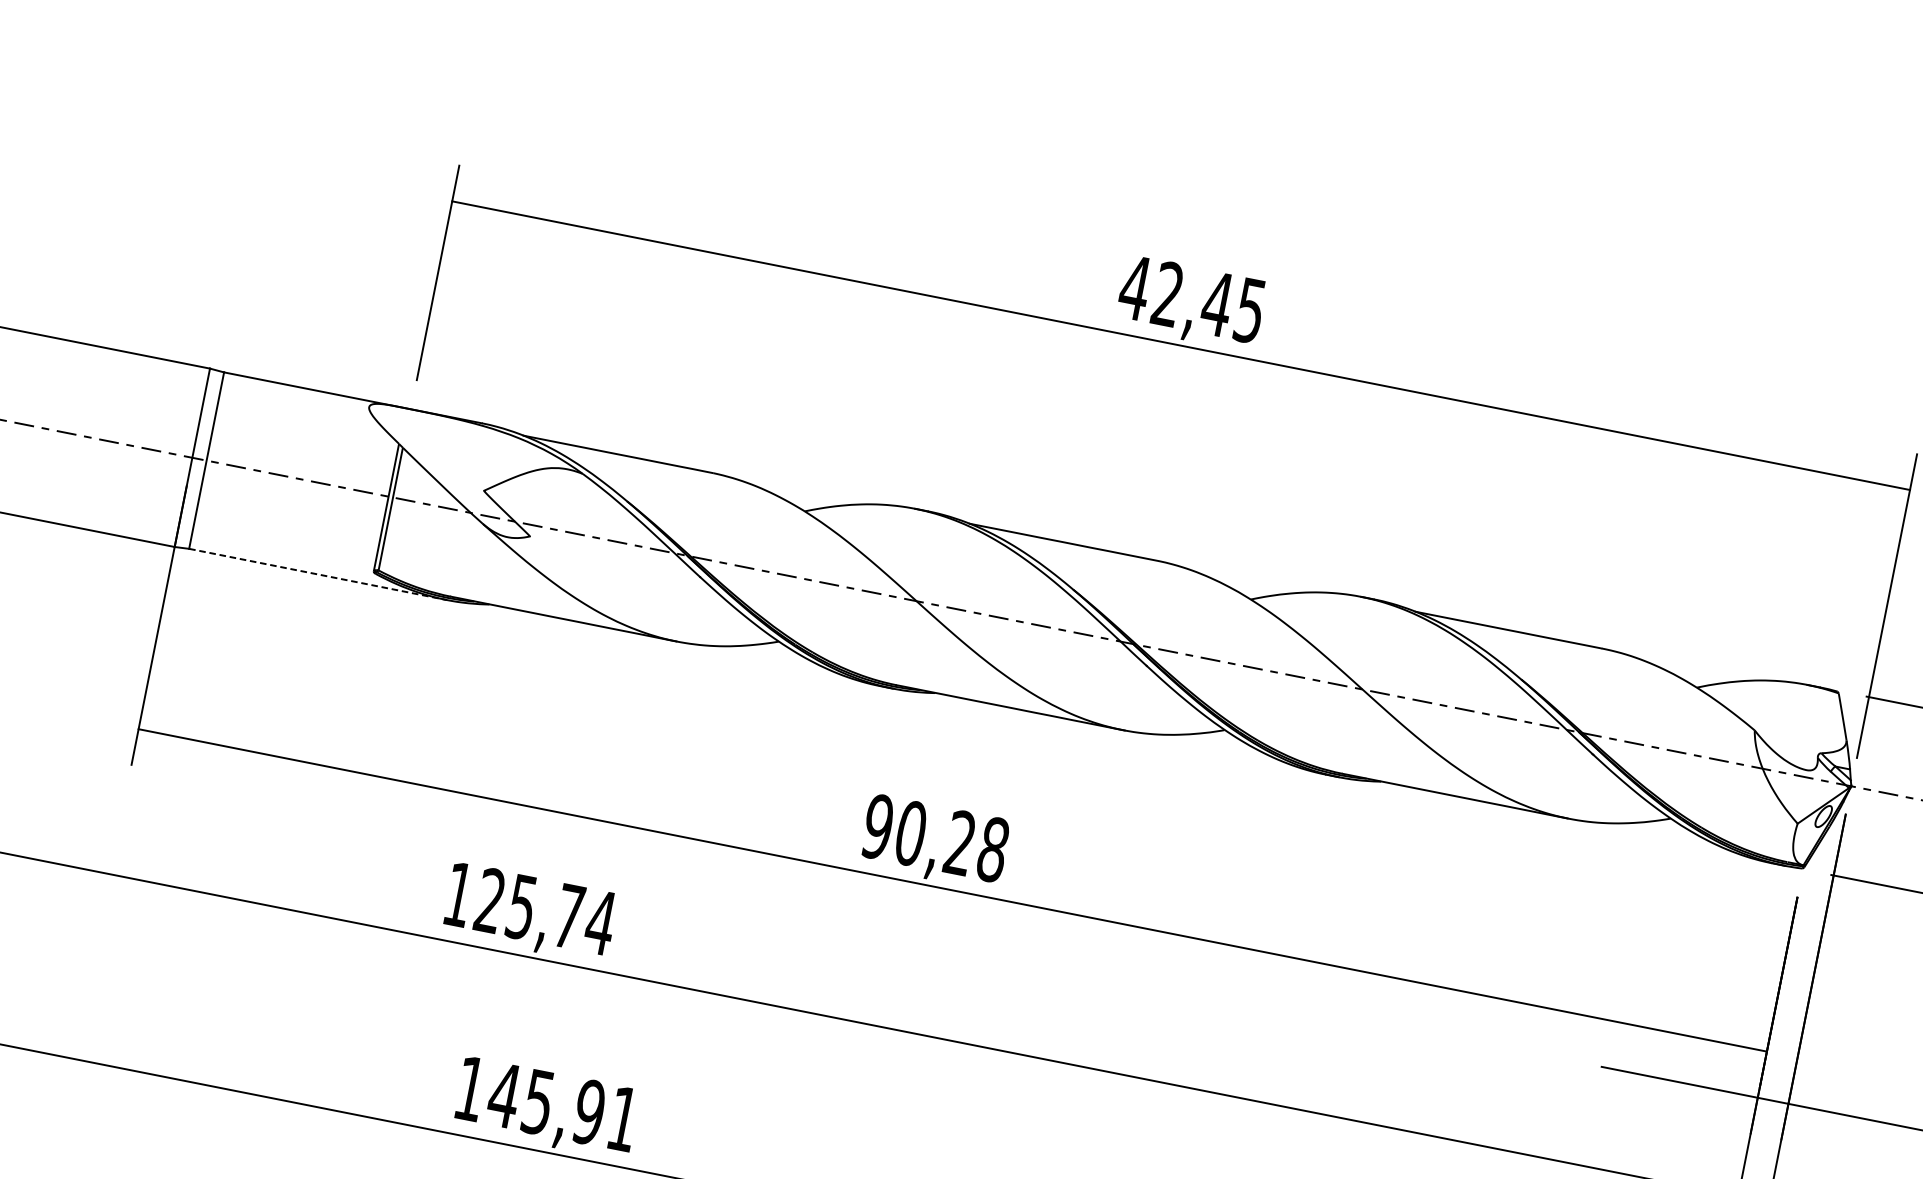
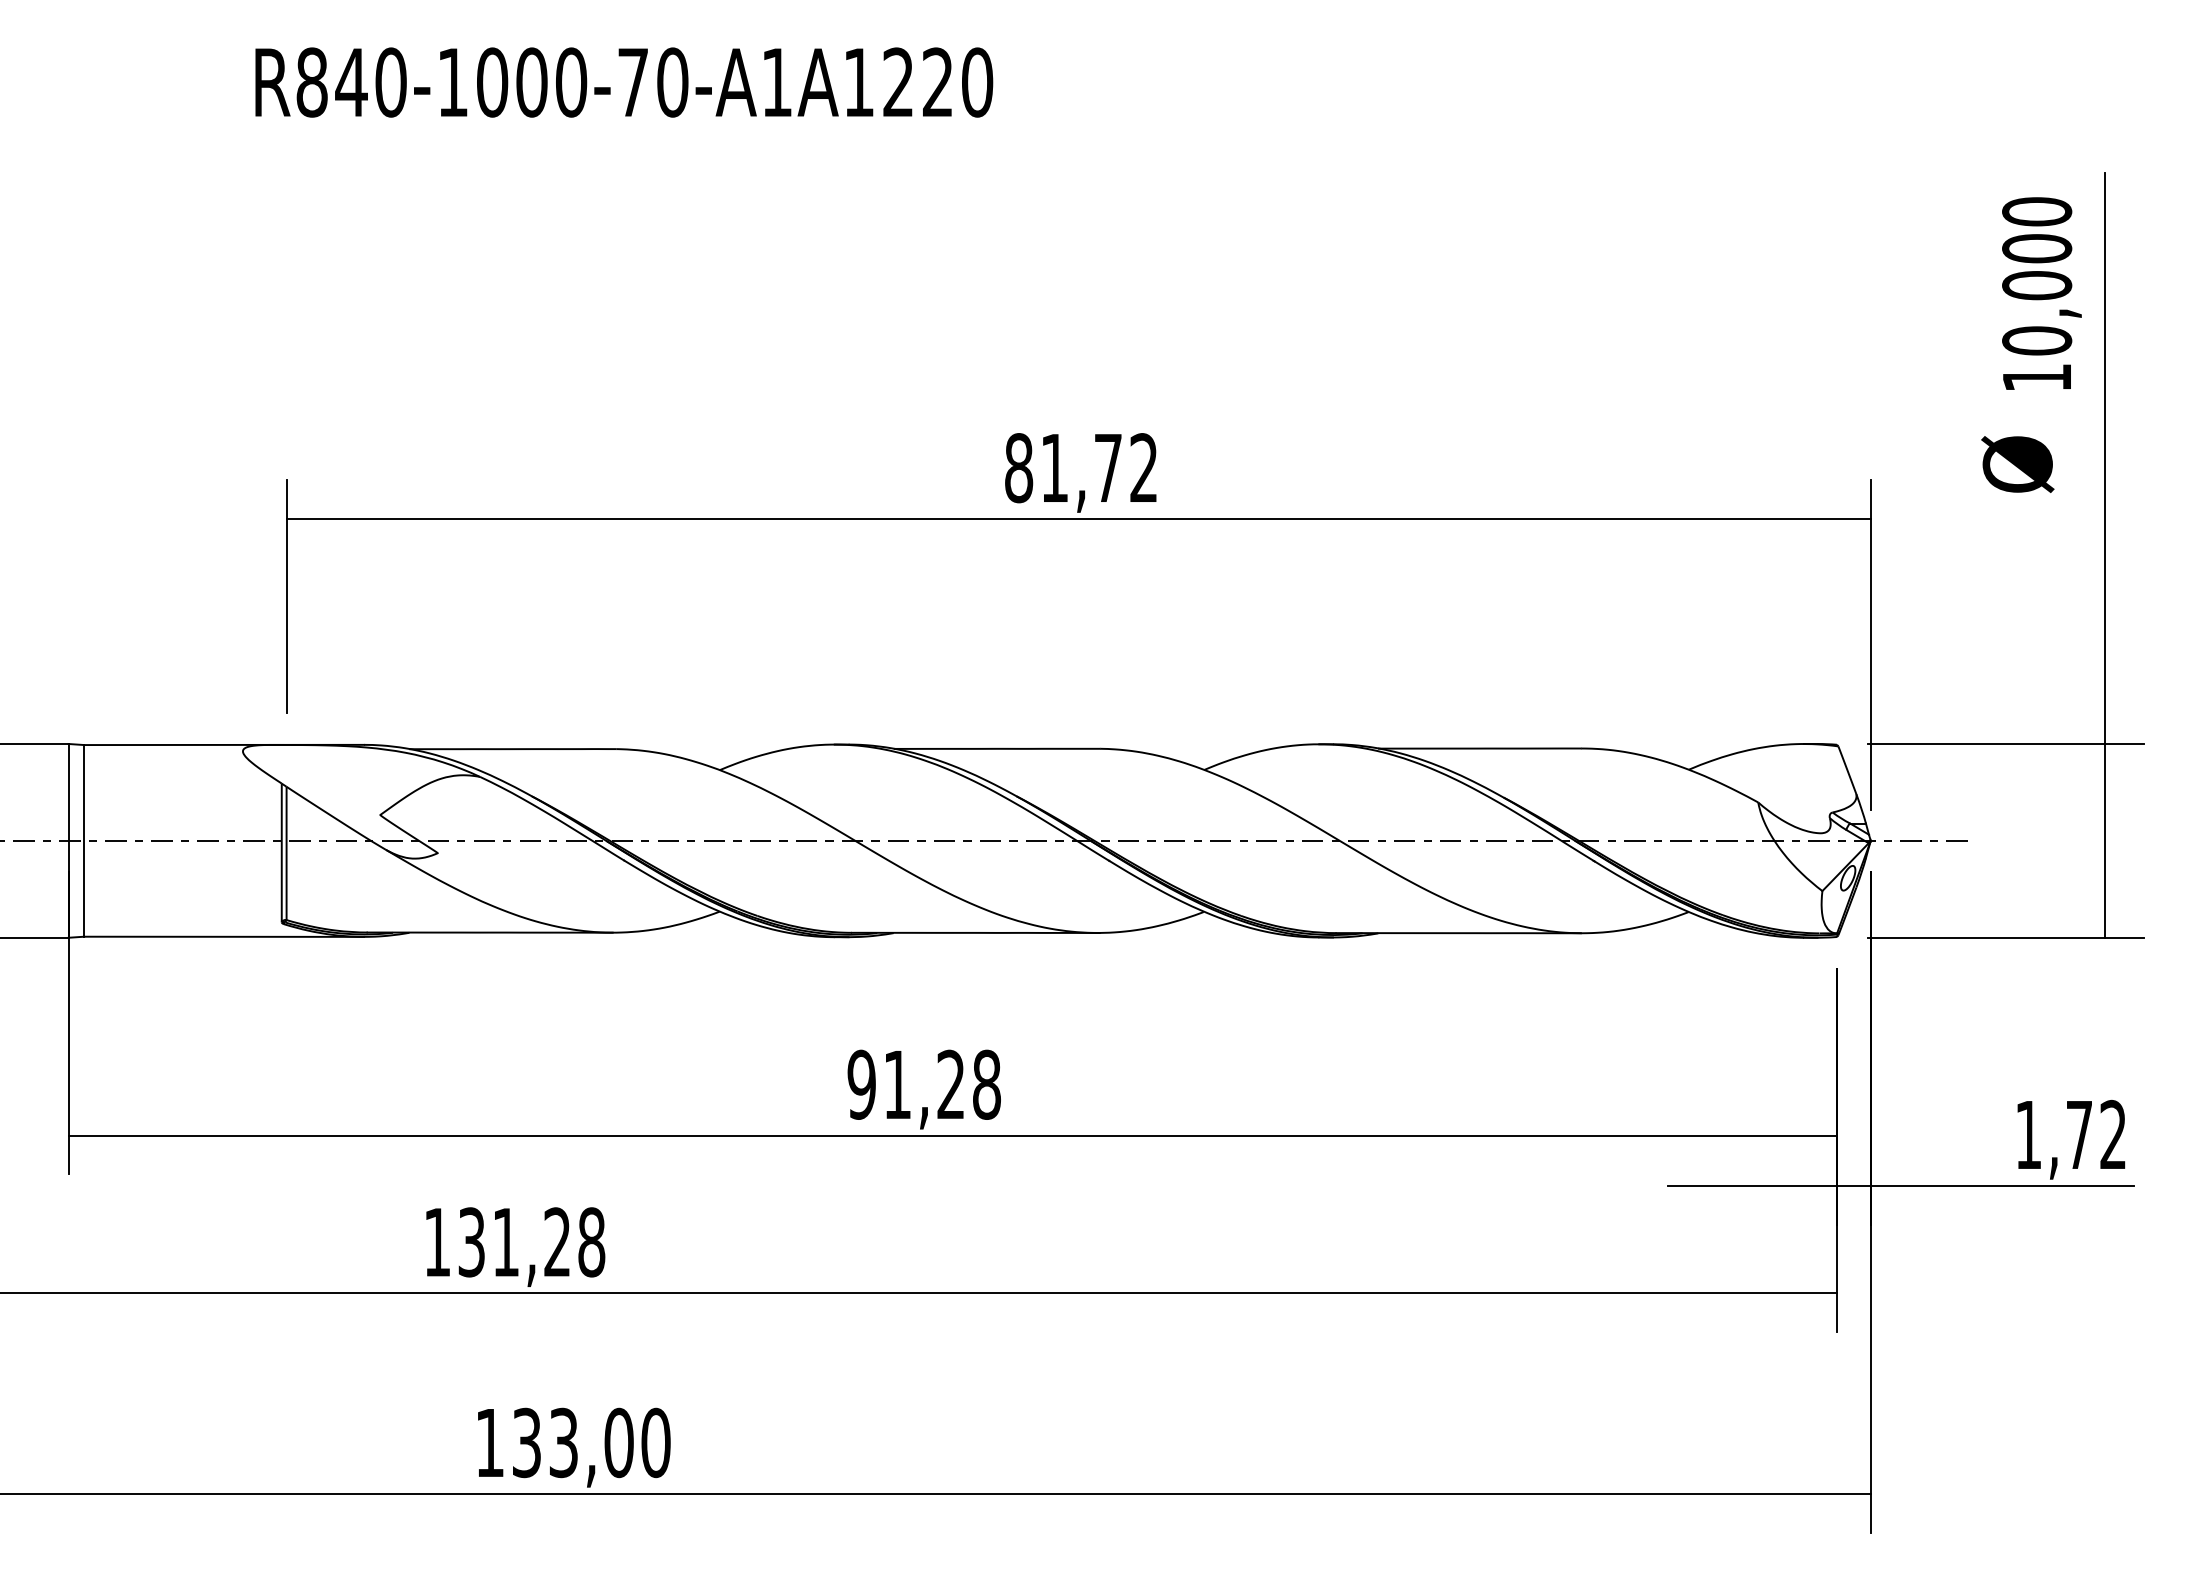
text: (1191, 299) -> (1080, 468), 42,45 -> 81,72
line: (318, 574) -> (224, 936), dashed -> solid
text: (911, 833) -> (897, 1084), 90,28 -> 91,28
text: (545, 911) -> (531, 1242), 125,74 -> 131,28
text: (563, 1106) -> (590, 1442), 145,91 -> 133,00

